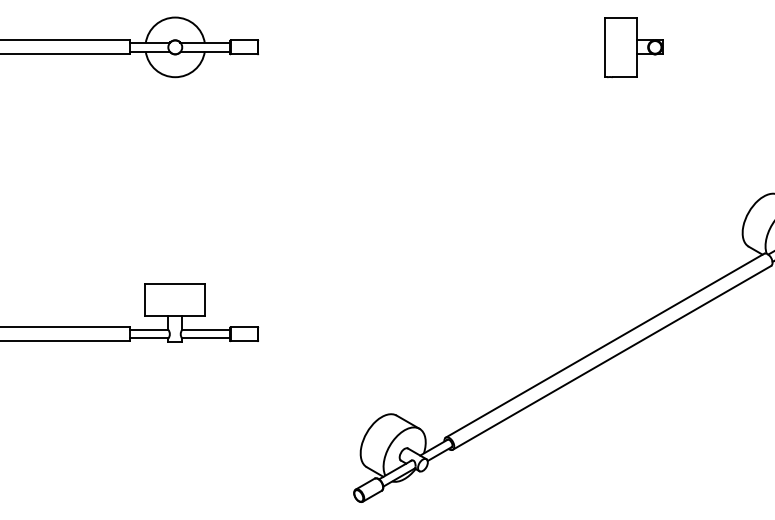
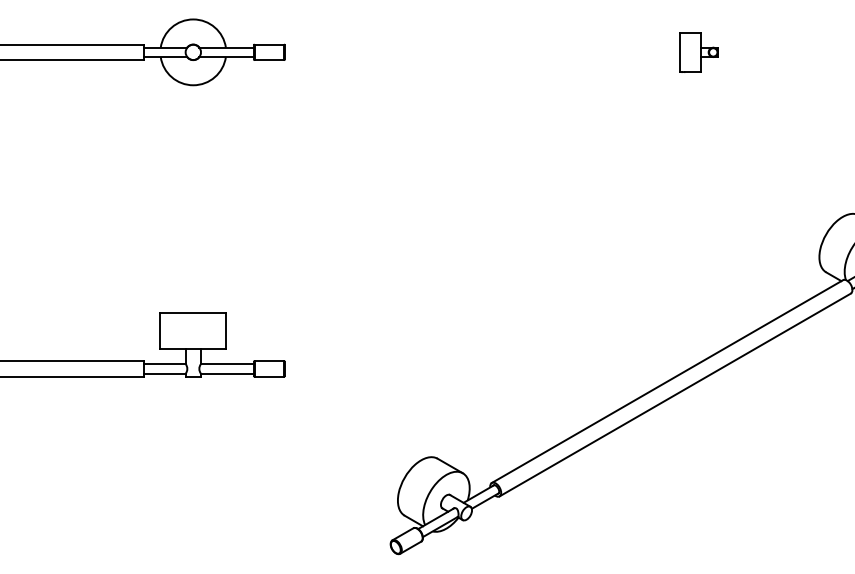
part: (633, 47) -> (698, 52), size x0.6

